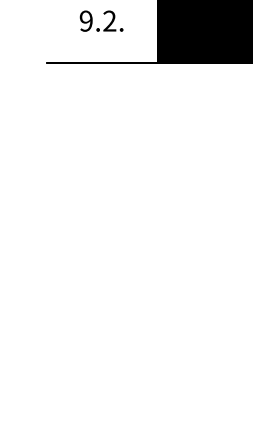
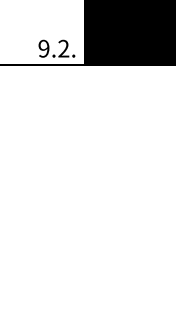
text: (101, 20) -> (56, 48), moved

